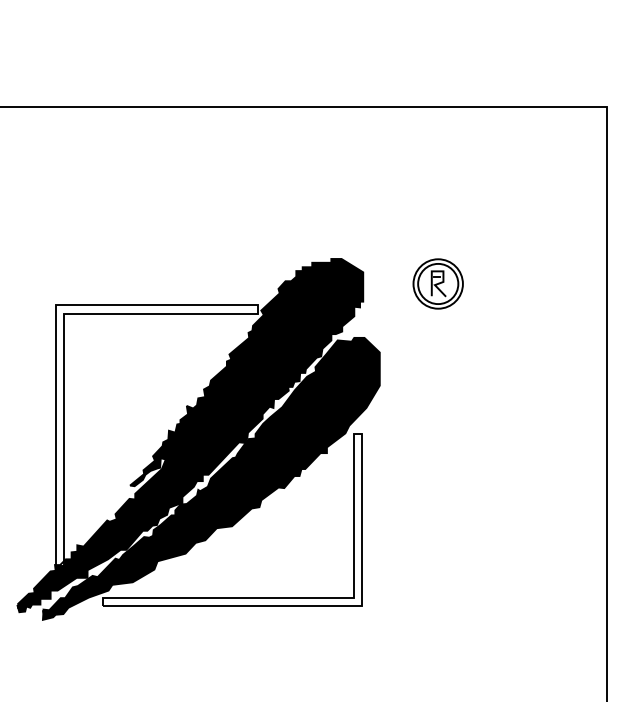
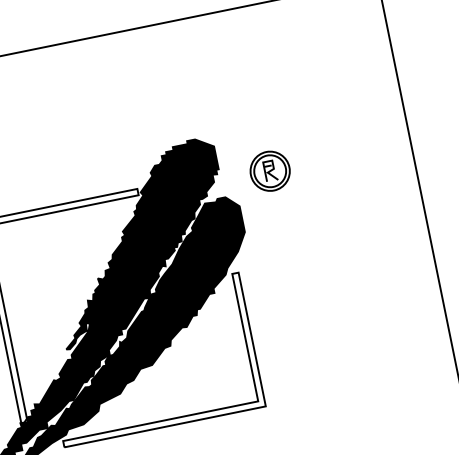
part: (437, 283) -> (269, 171), moved

